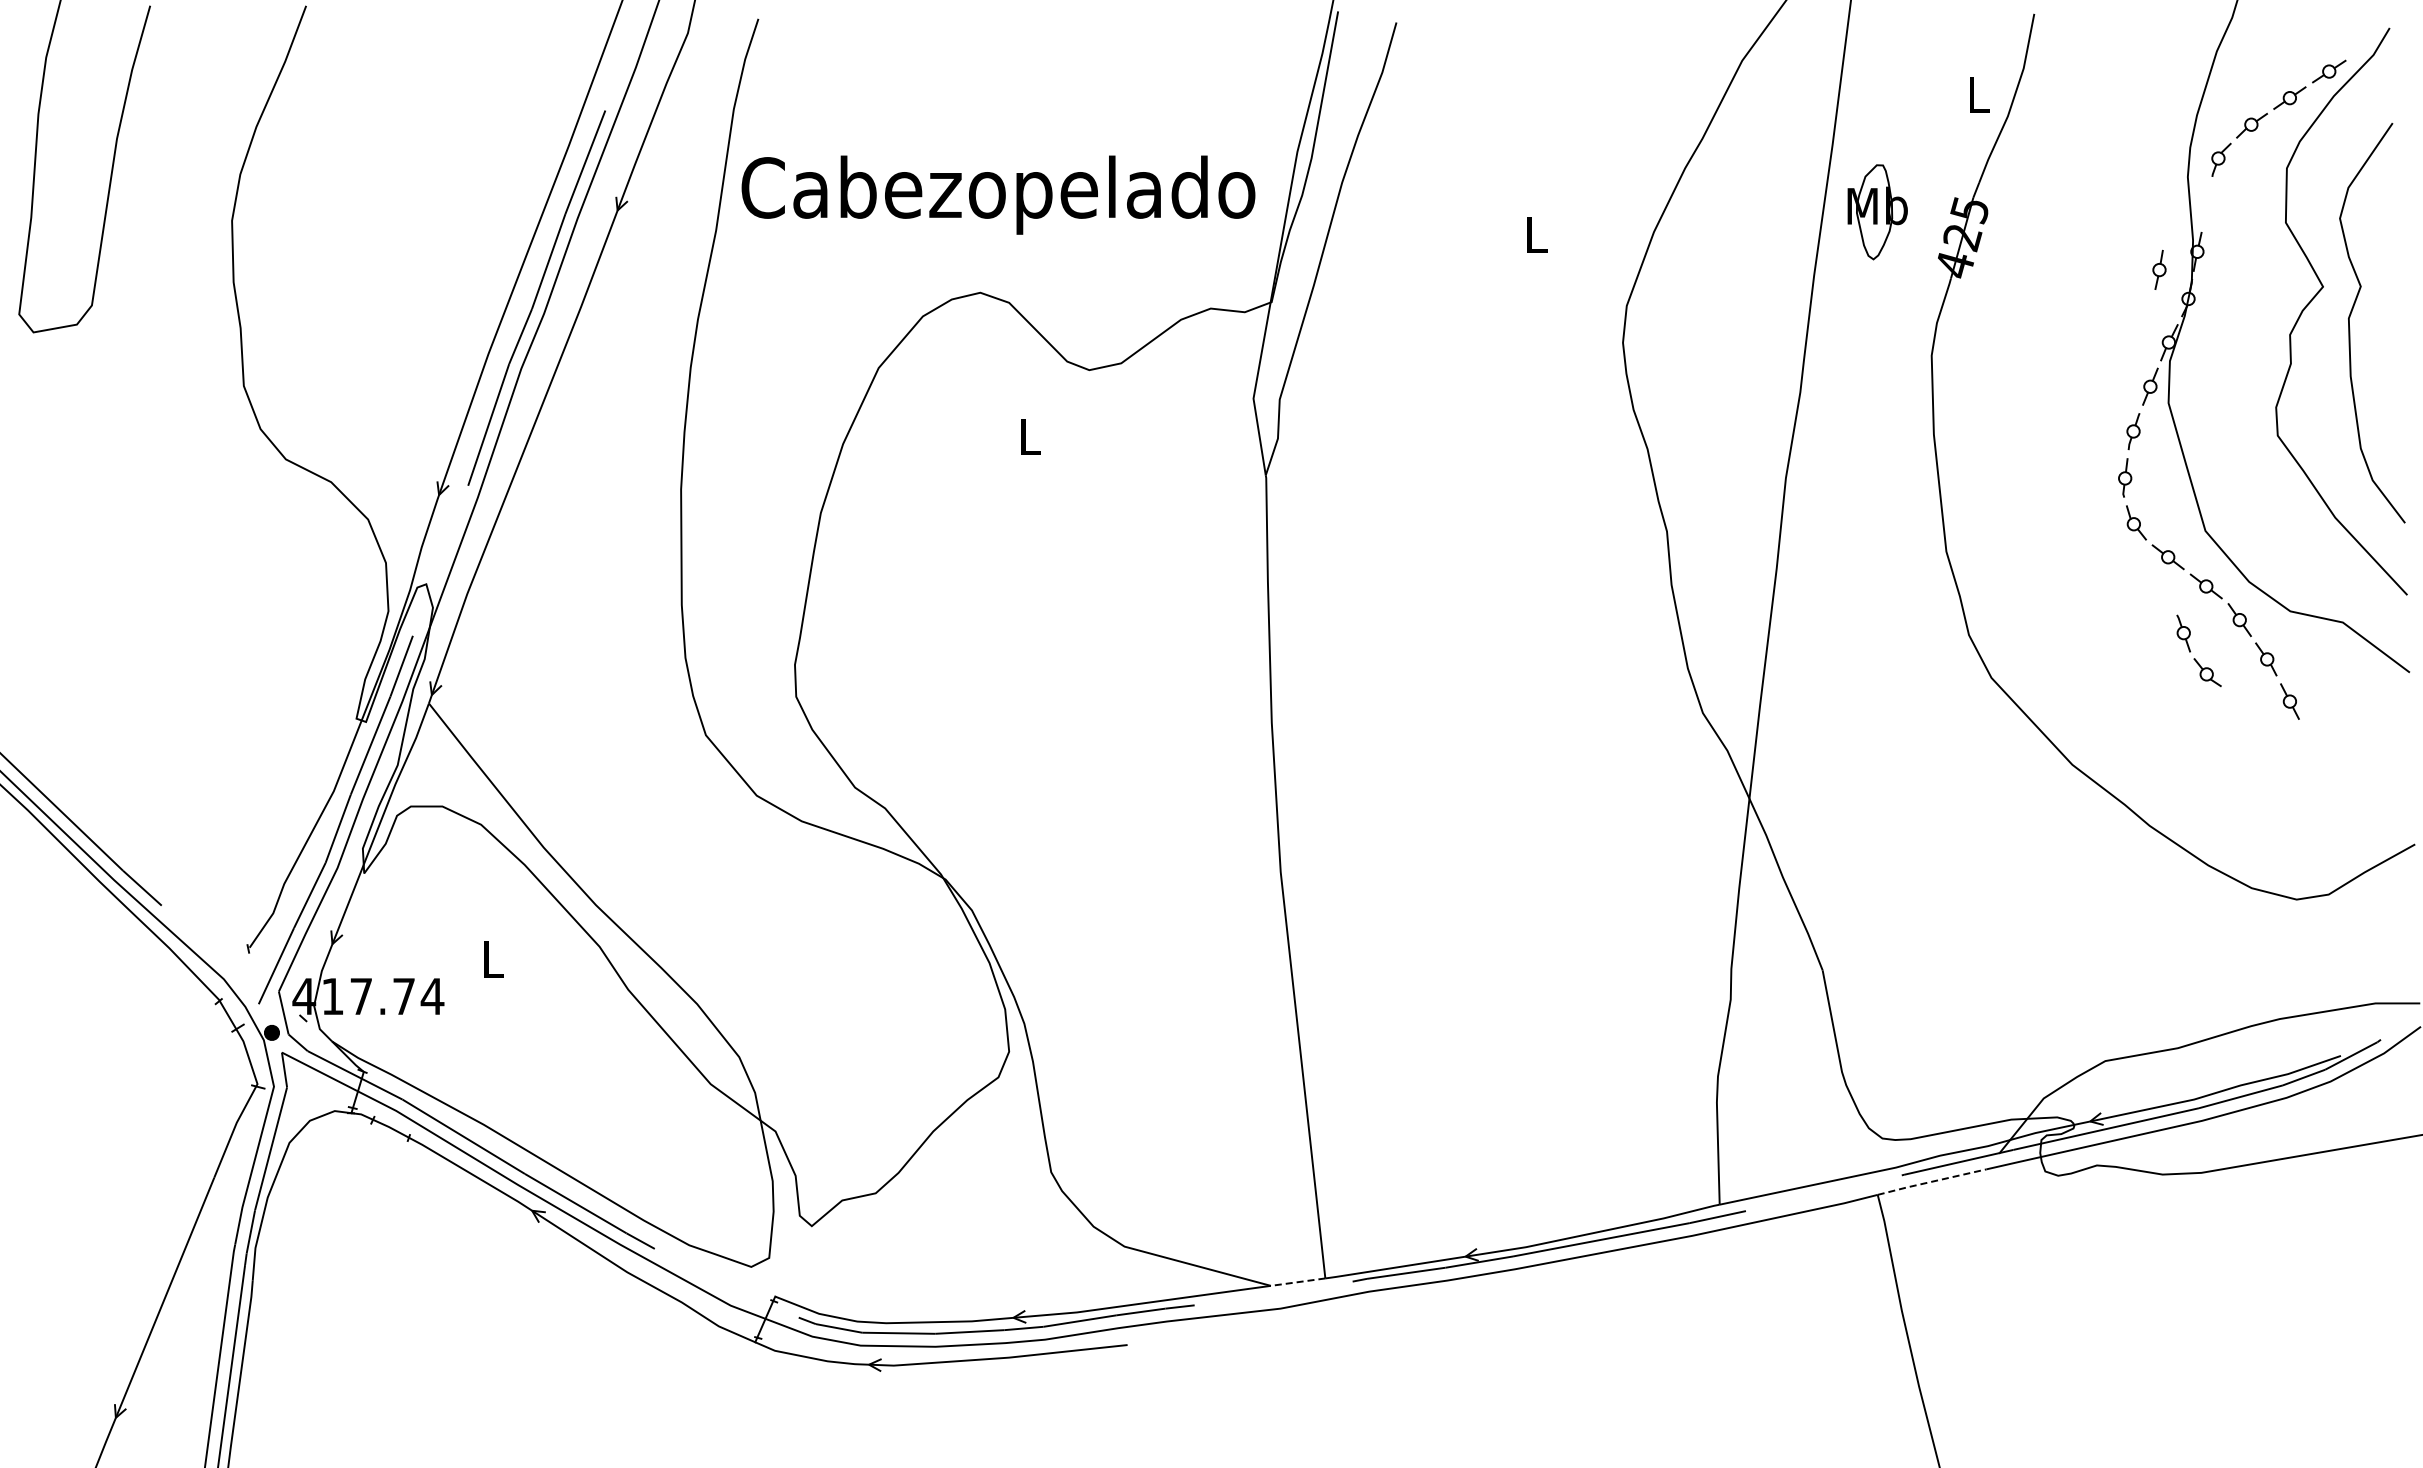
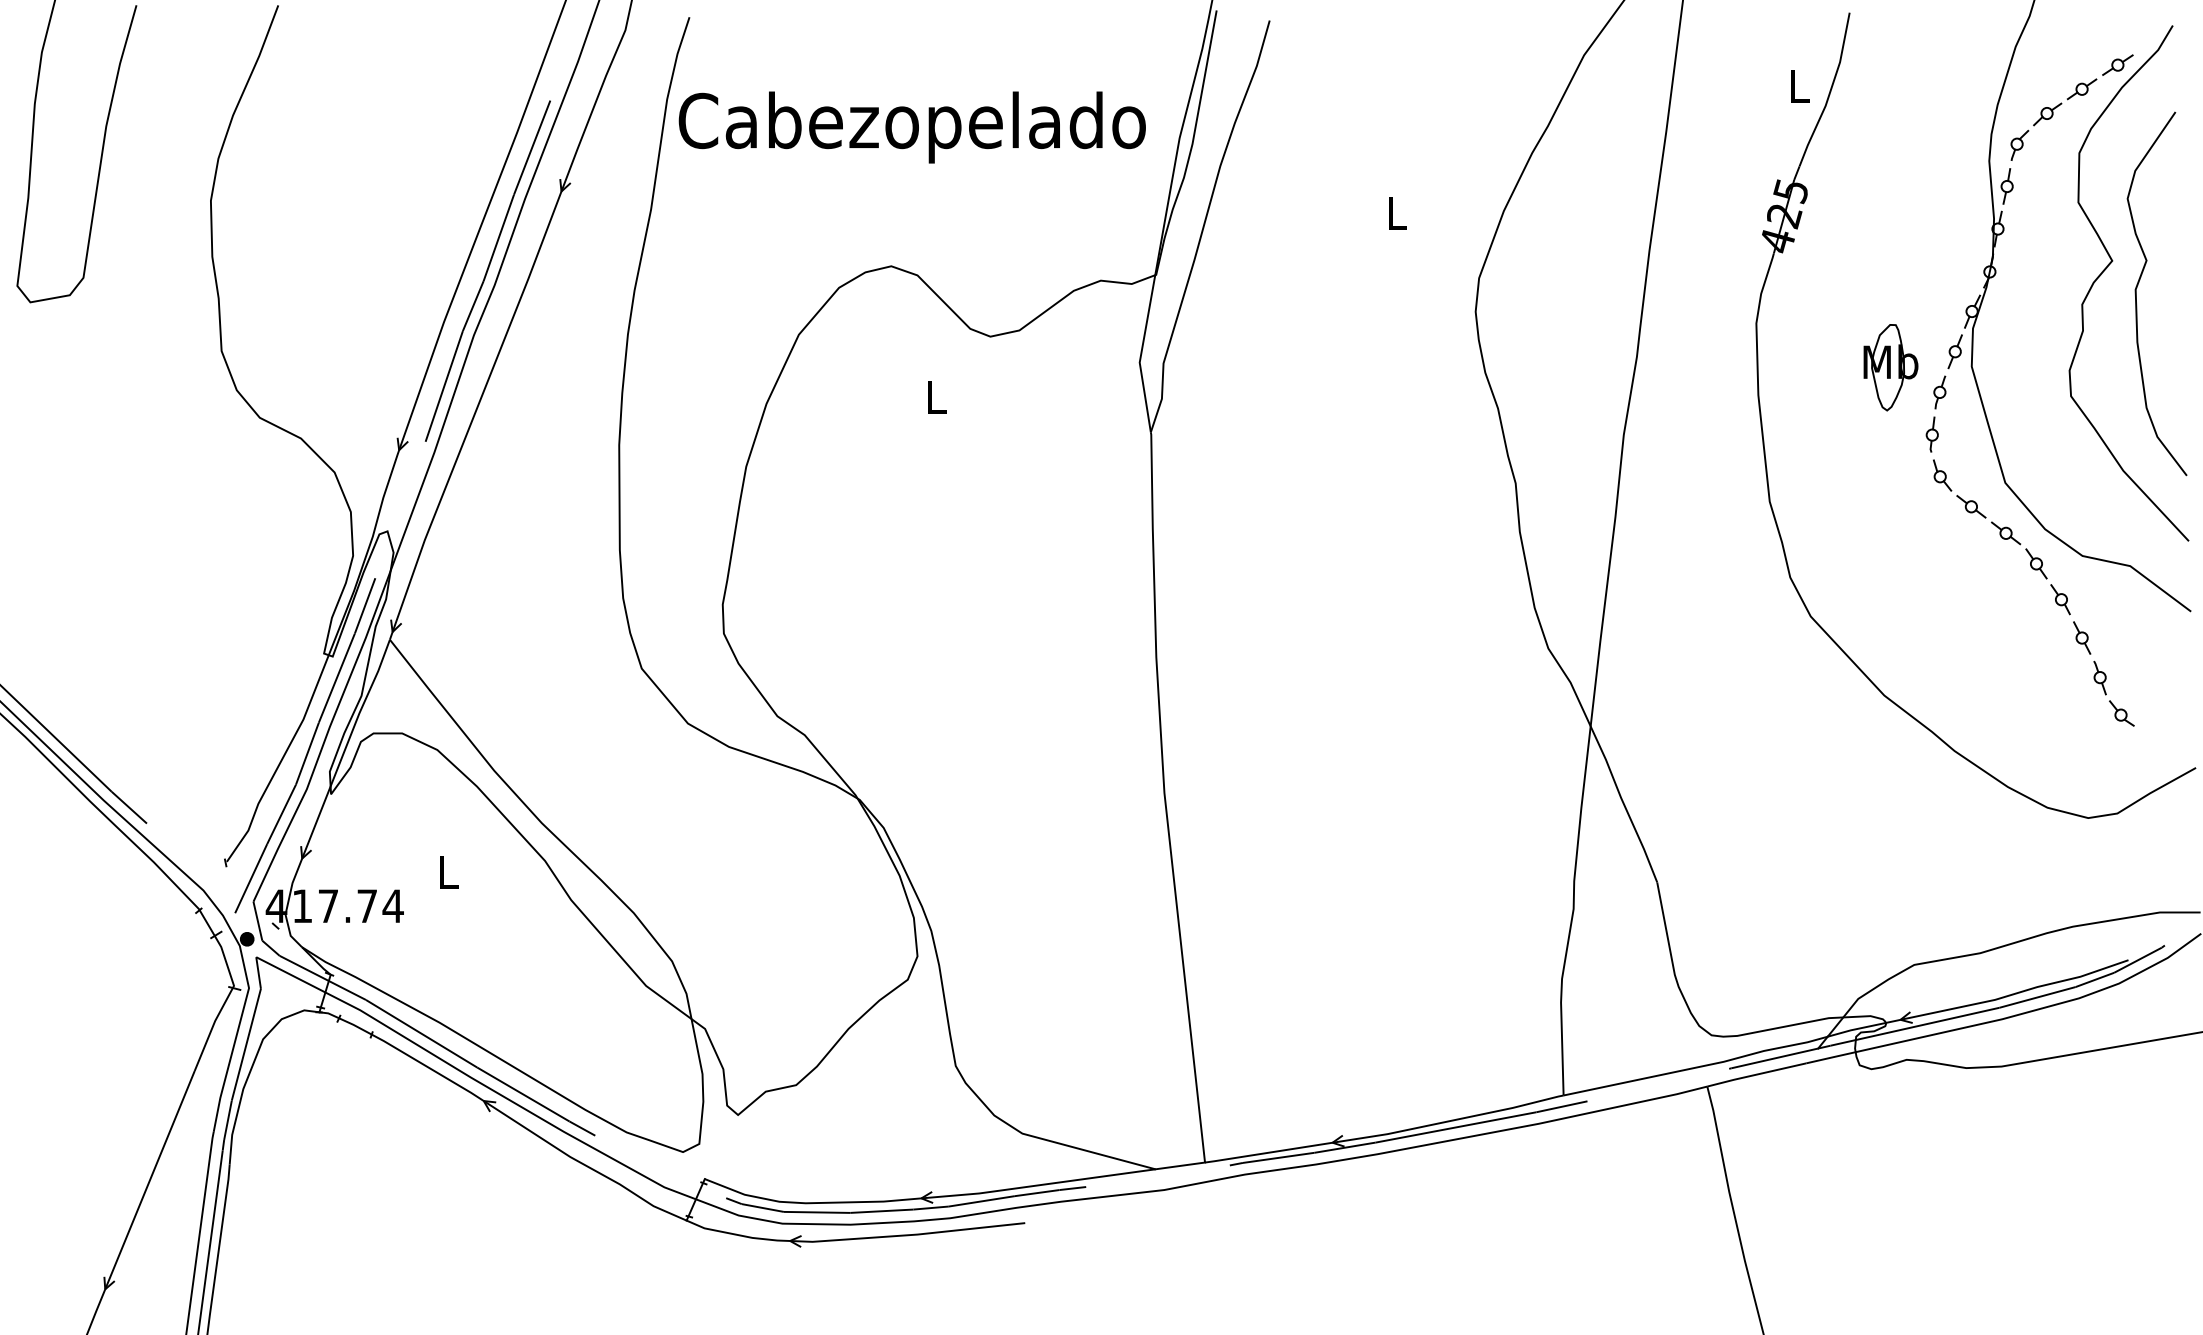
text: (998, 194) -> (912, 126), moved
part: (1877, 212) -> (1890, 367), moved
part: (2159, 269) -> (2007, 186), moved
part: (2190, 650) -> (2106, 693), moved
line: (1931, 1181) -> (1756, 1074), dashed -> solid
line: (1297, 1282) -> (1179, 1166), dashed -> solid

